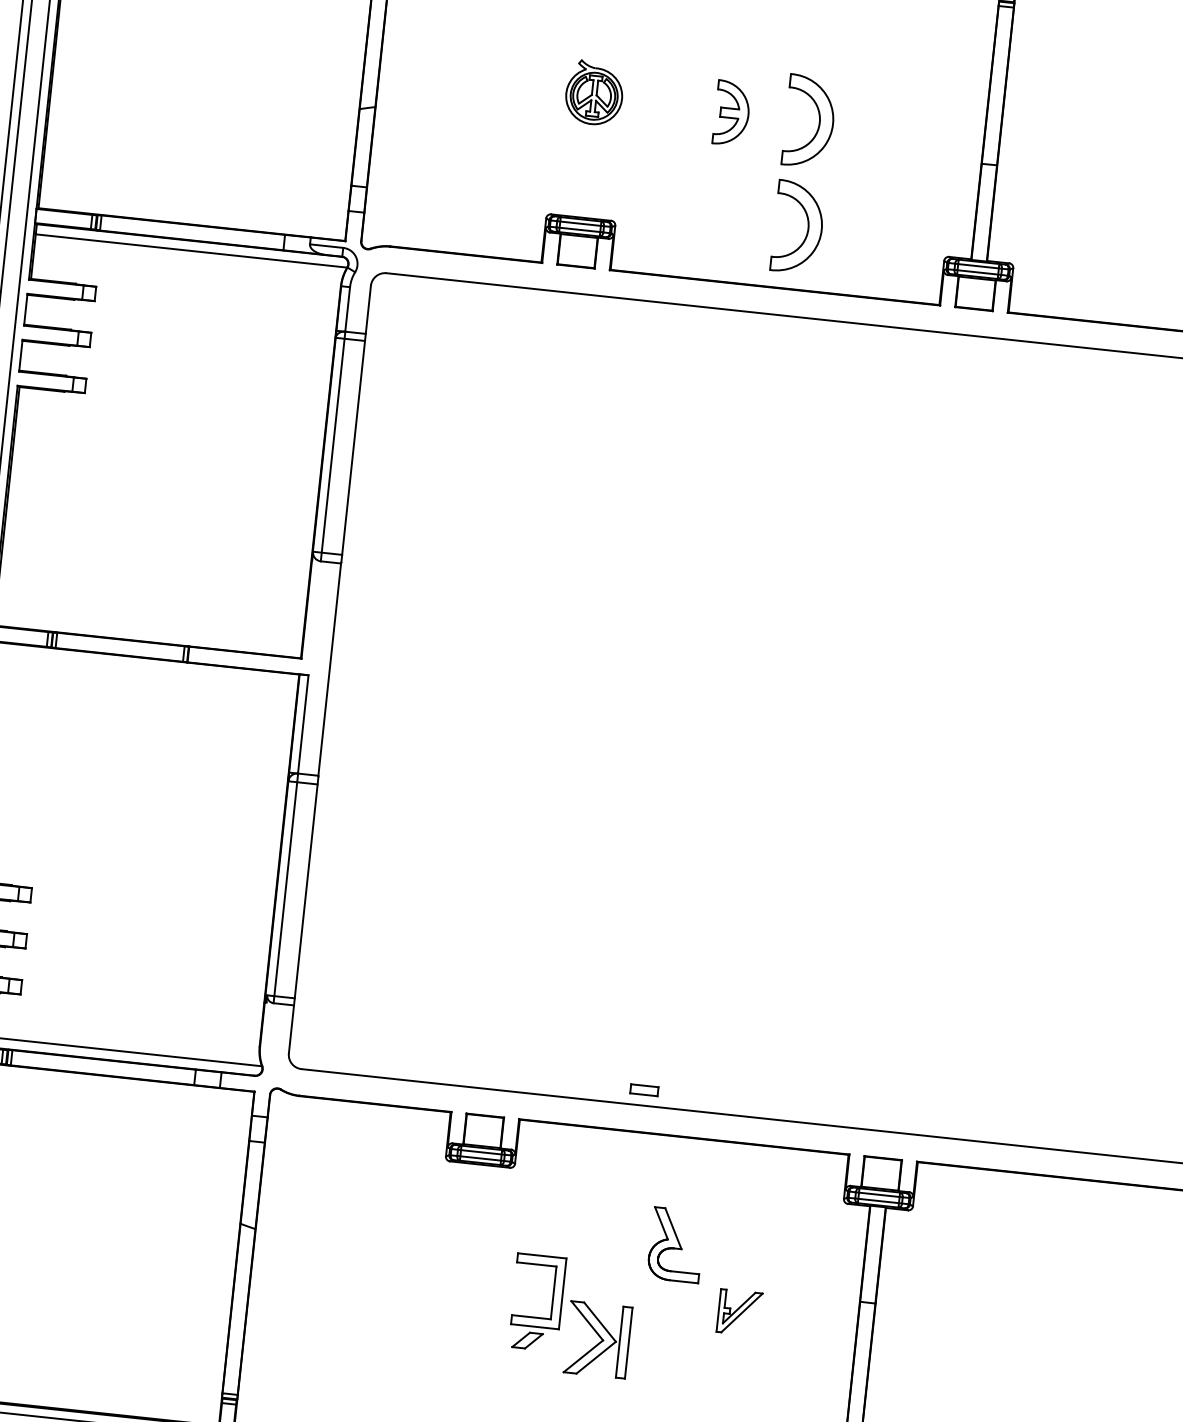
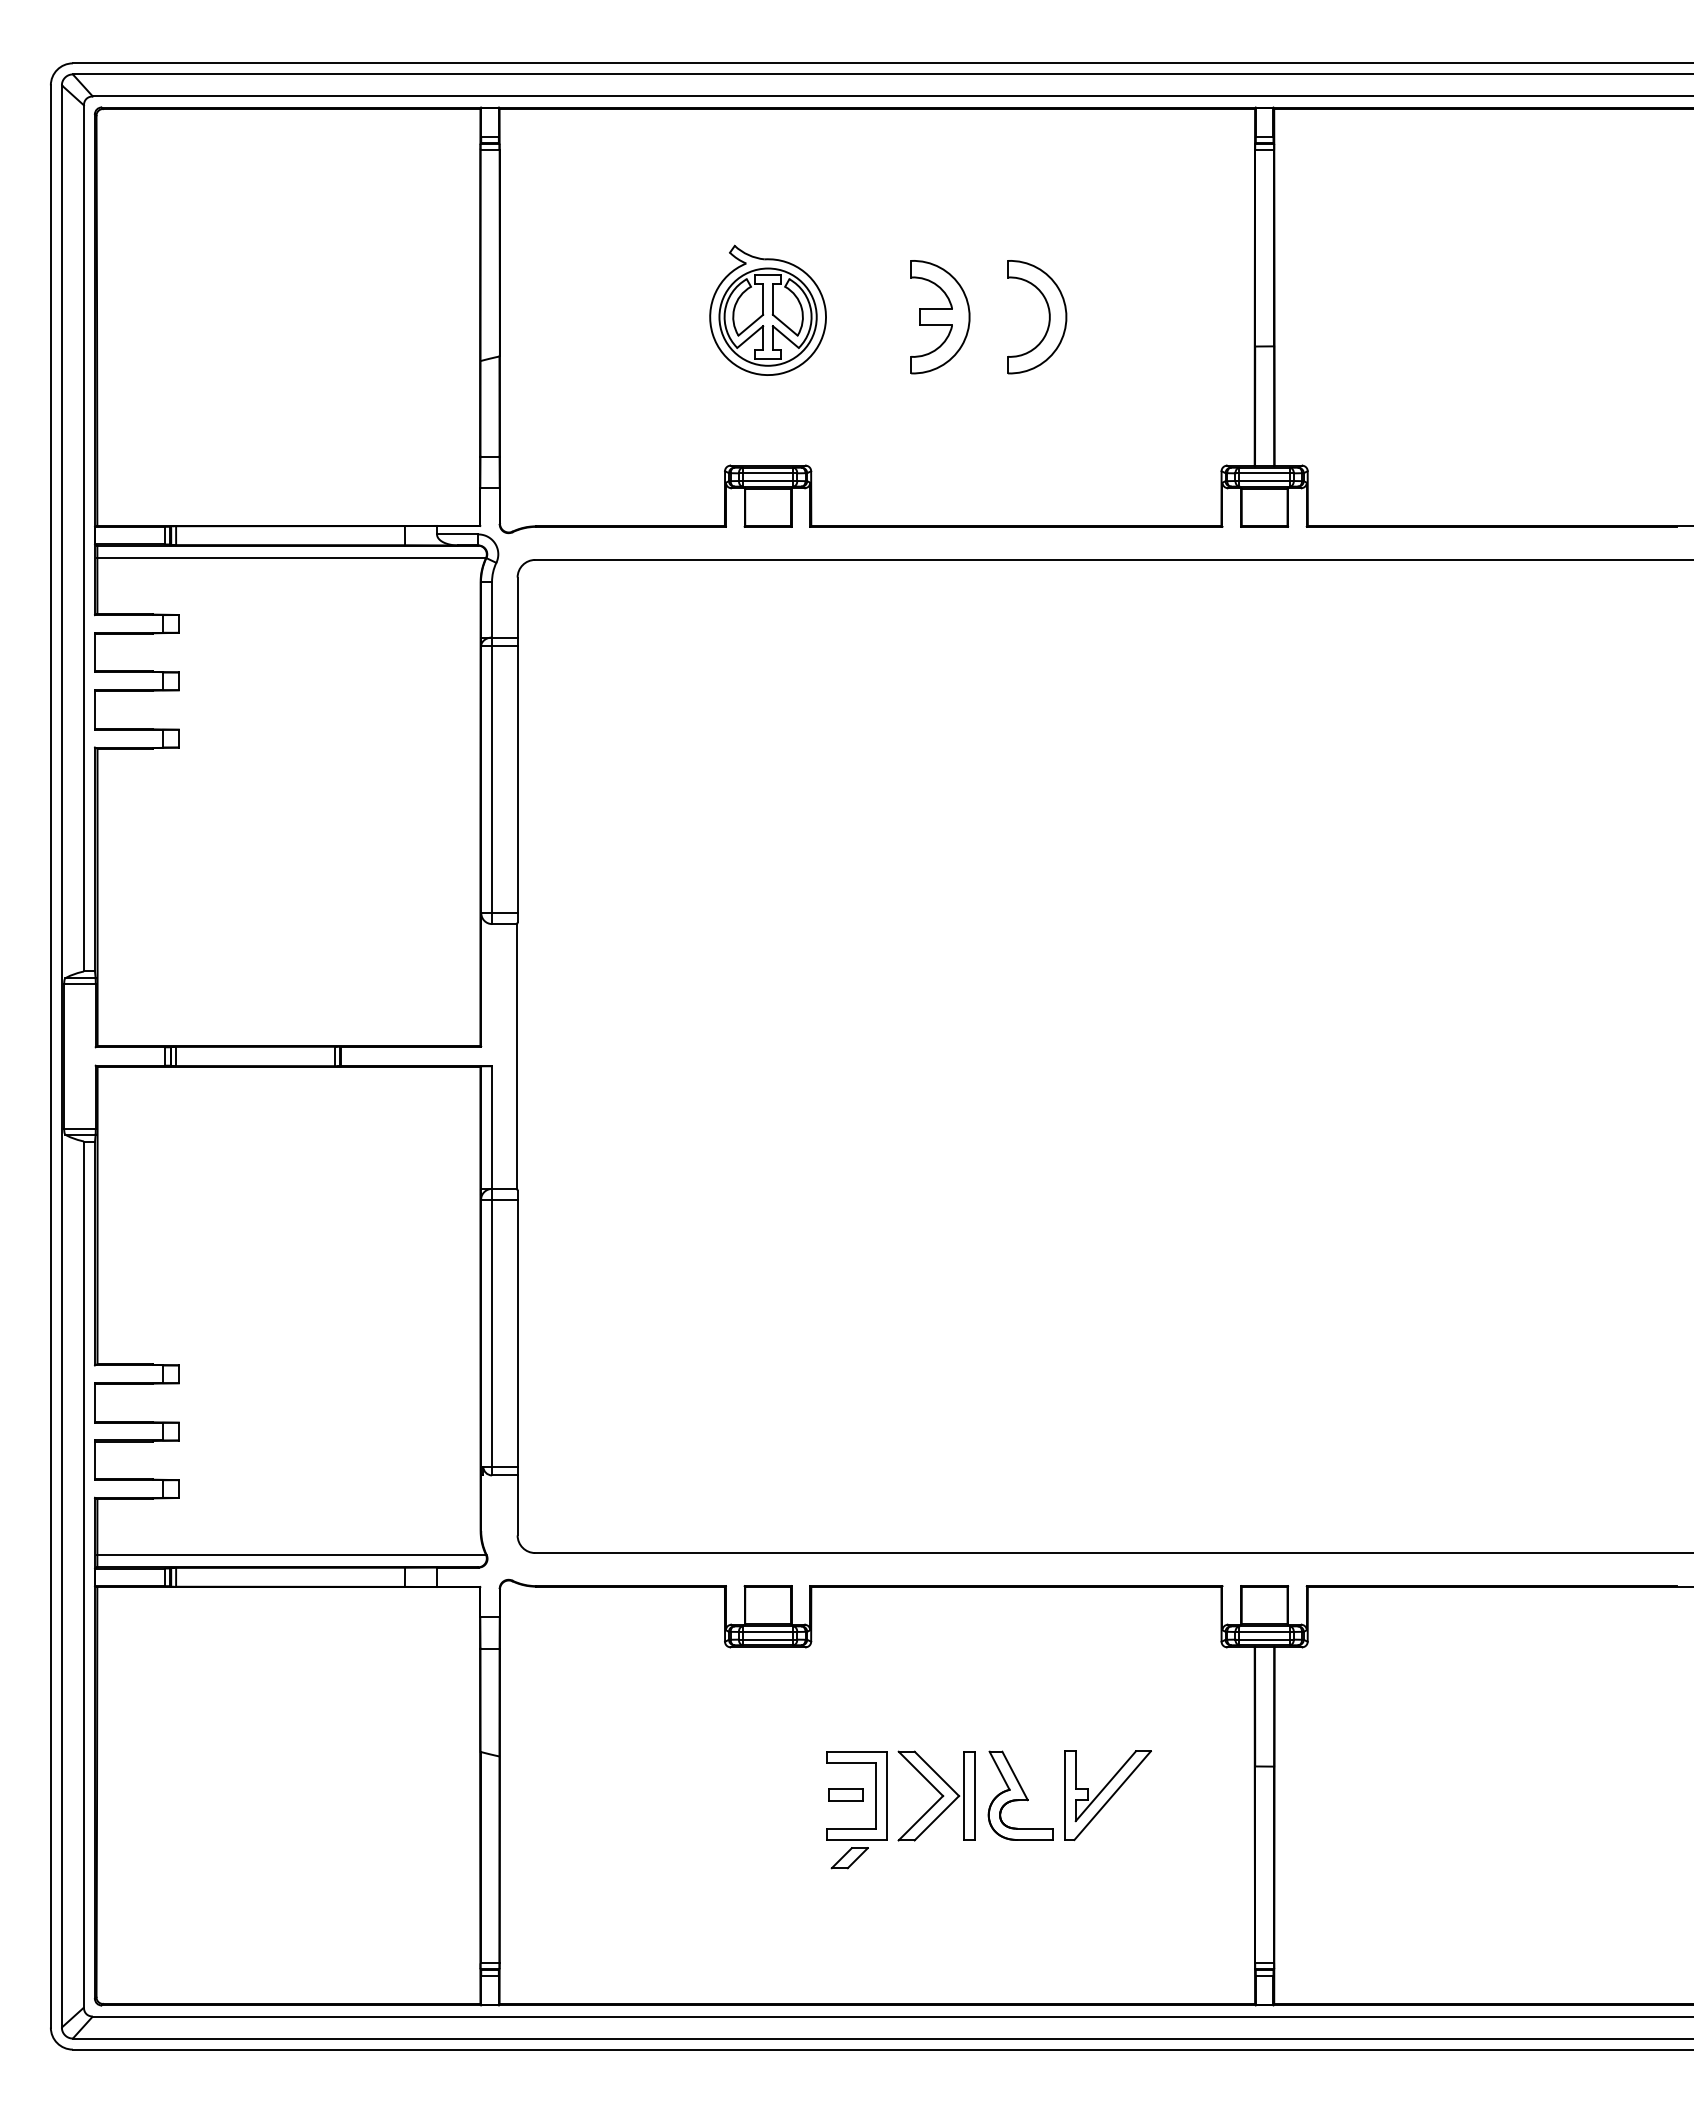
part: (594, 92) -> (767, 309), size x1.67
part: (732, 113) -> (940, 317), size x1.43
part: (807, 228) -> (1048, 449), removed
part: (644, 1089) -> (845, 1794), moved
part: (676, 1244) -> (1020, 1795), moved
part: (739, 1312) -> (1107, 1795), size x1.67
part: (597, 1339) -> (936, 1795), moved

